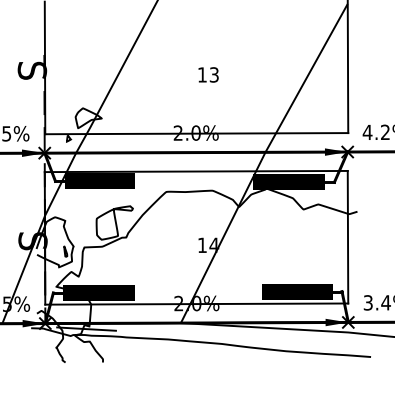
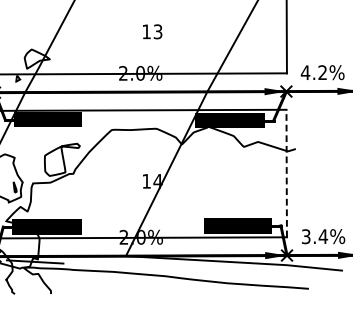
text: (208, 74) -> (152, 31), moved
line: (348, 236) -> (287, 172), solid -> dashed

